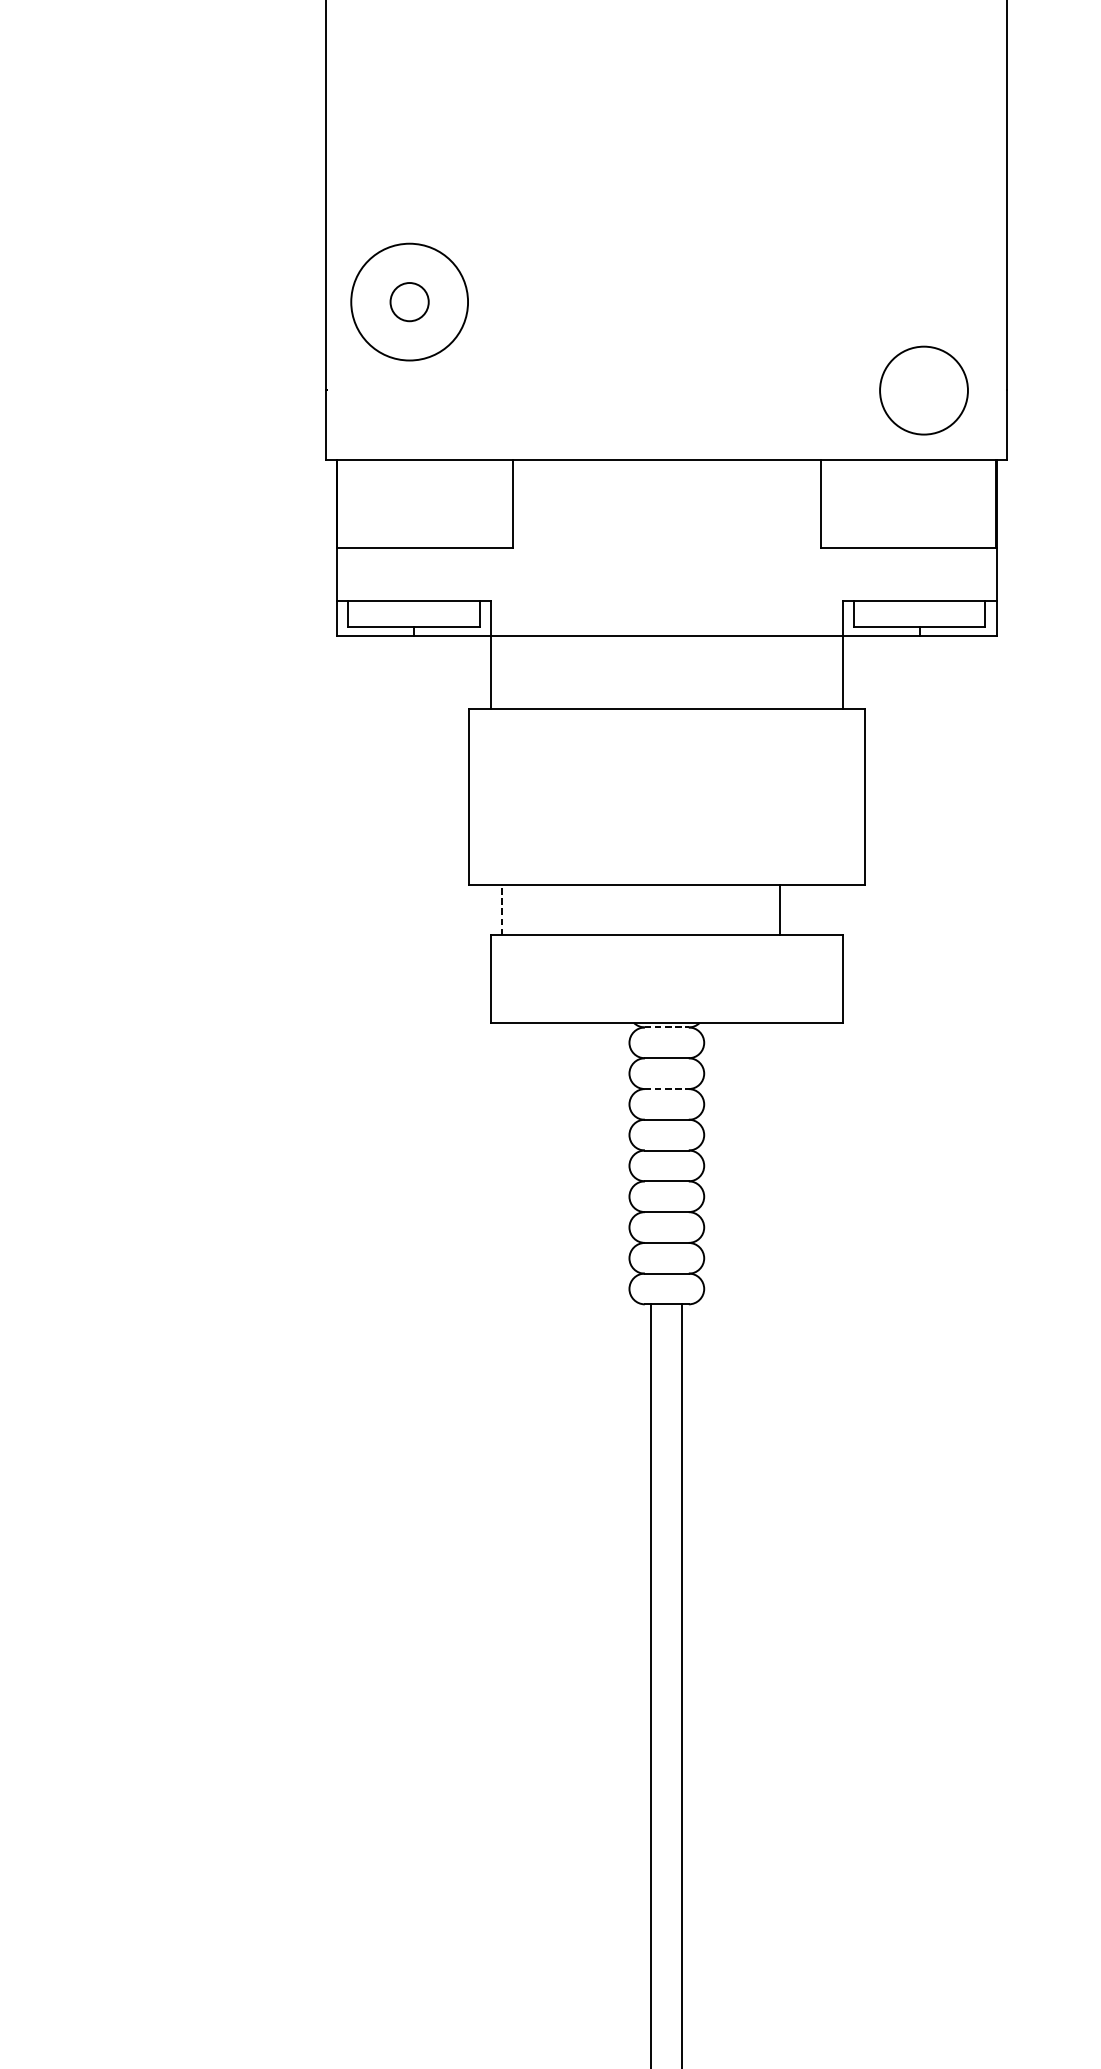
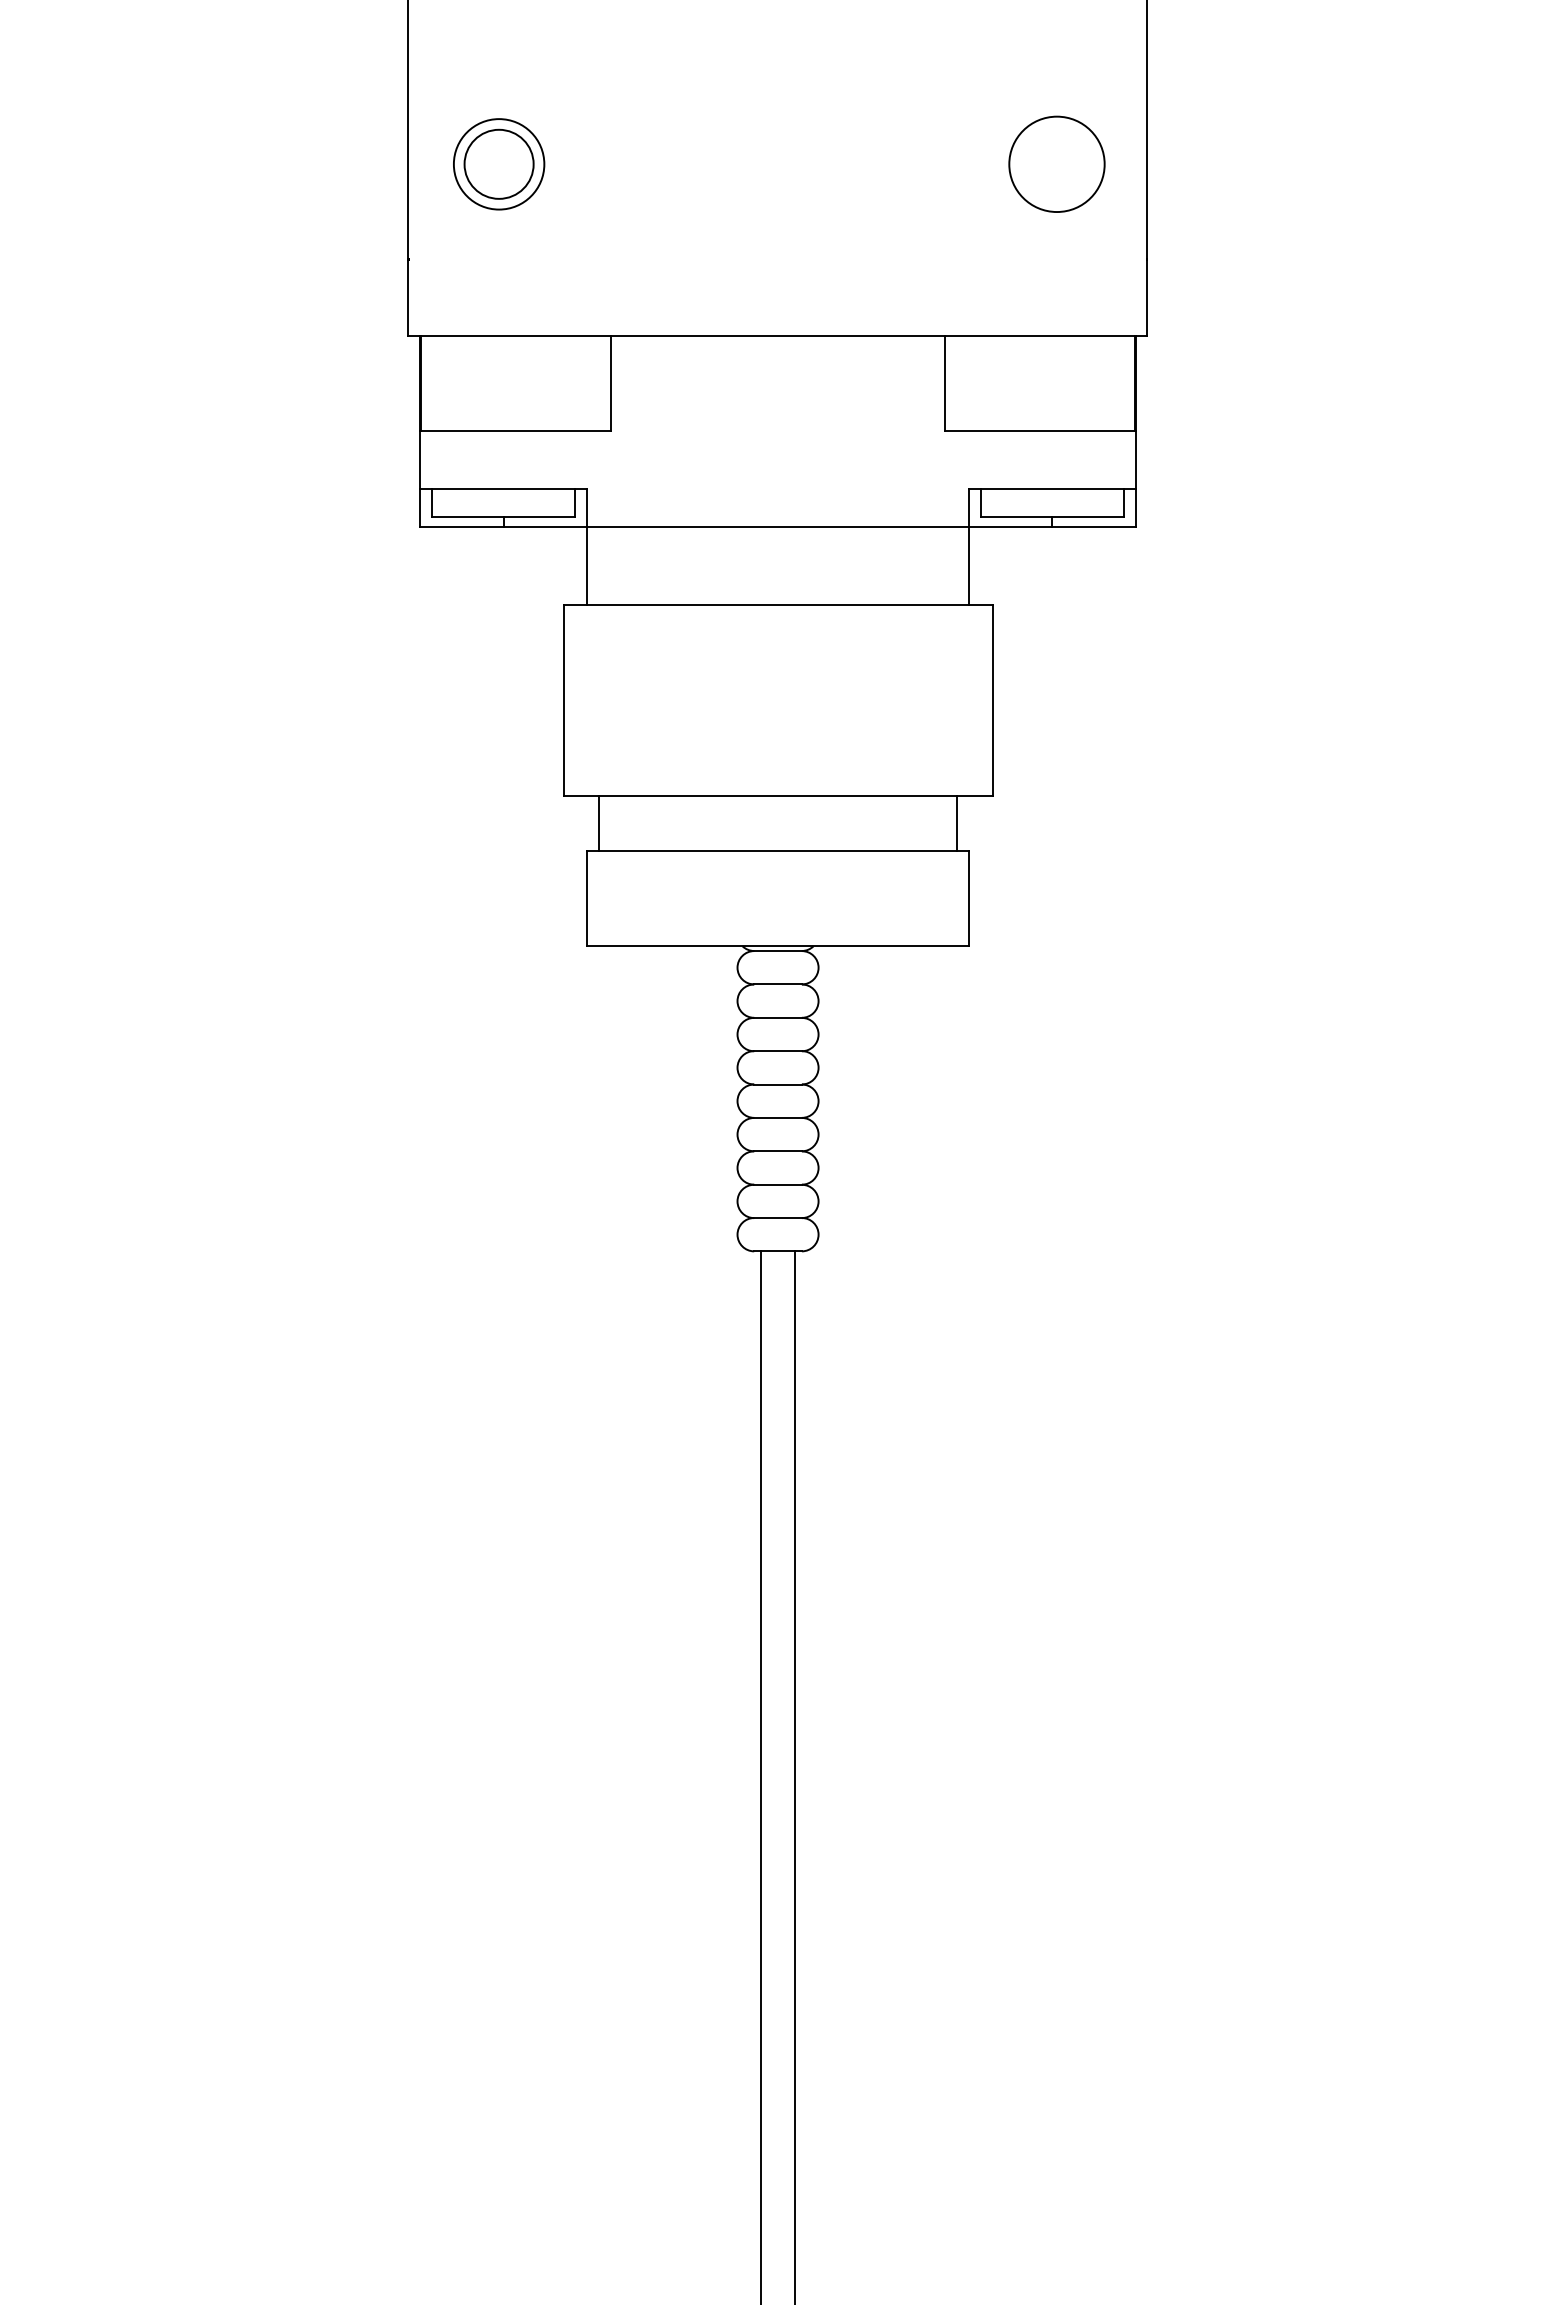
circle: (409, 301) -> (498, 163), size x1.67
circle: (409, 302) -> (498, 164), size x0.71
circle: (923, 389) -> (1056, 163), moved
line: (502, 909) -> (599, 823), dashed -> solid
line: (779, 909) -> (956, 823), moved
line: (667, 1027) -> (778, 951), dashed -> solid
line: (667, 1088) -> (778, 1017), dashed -> solid

